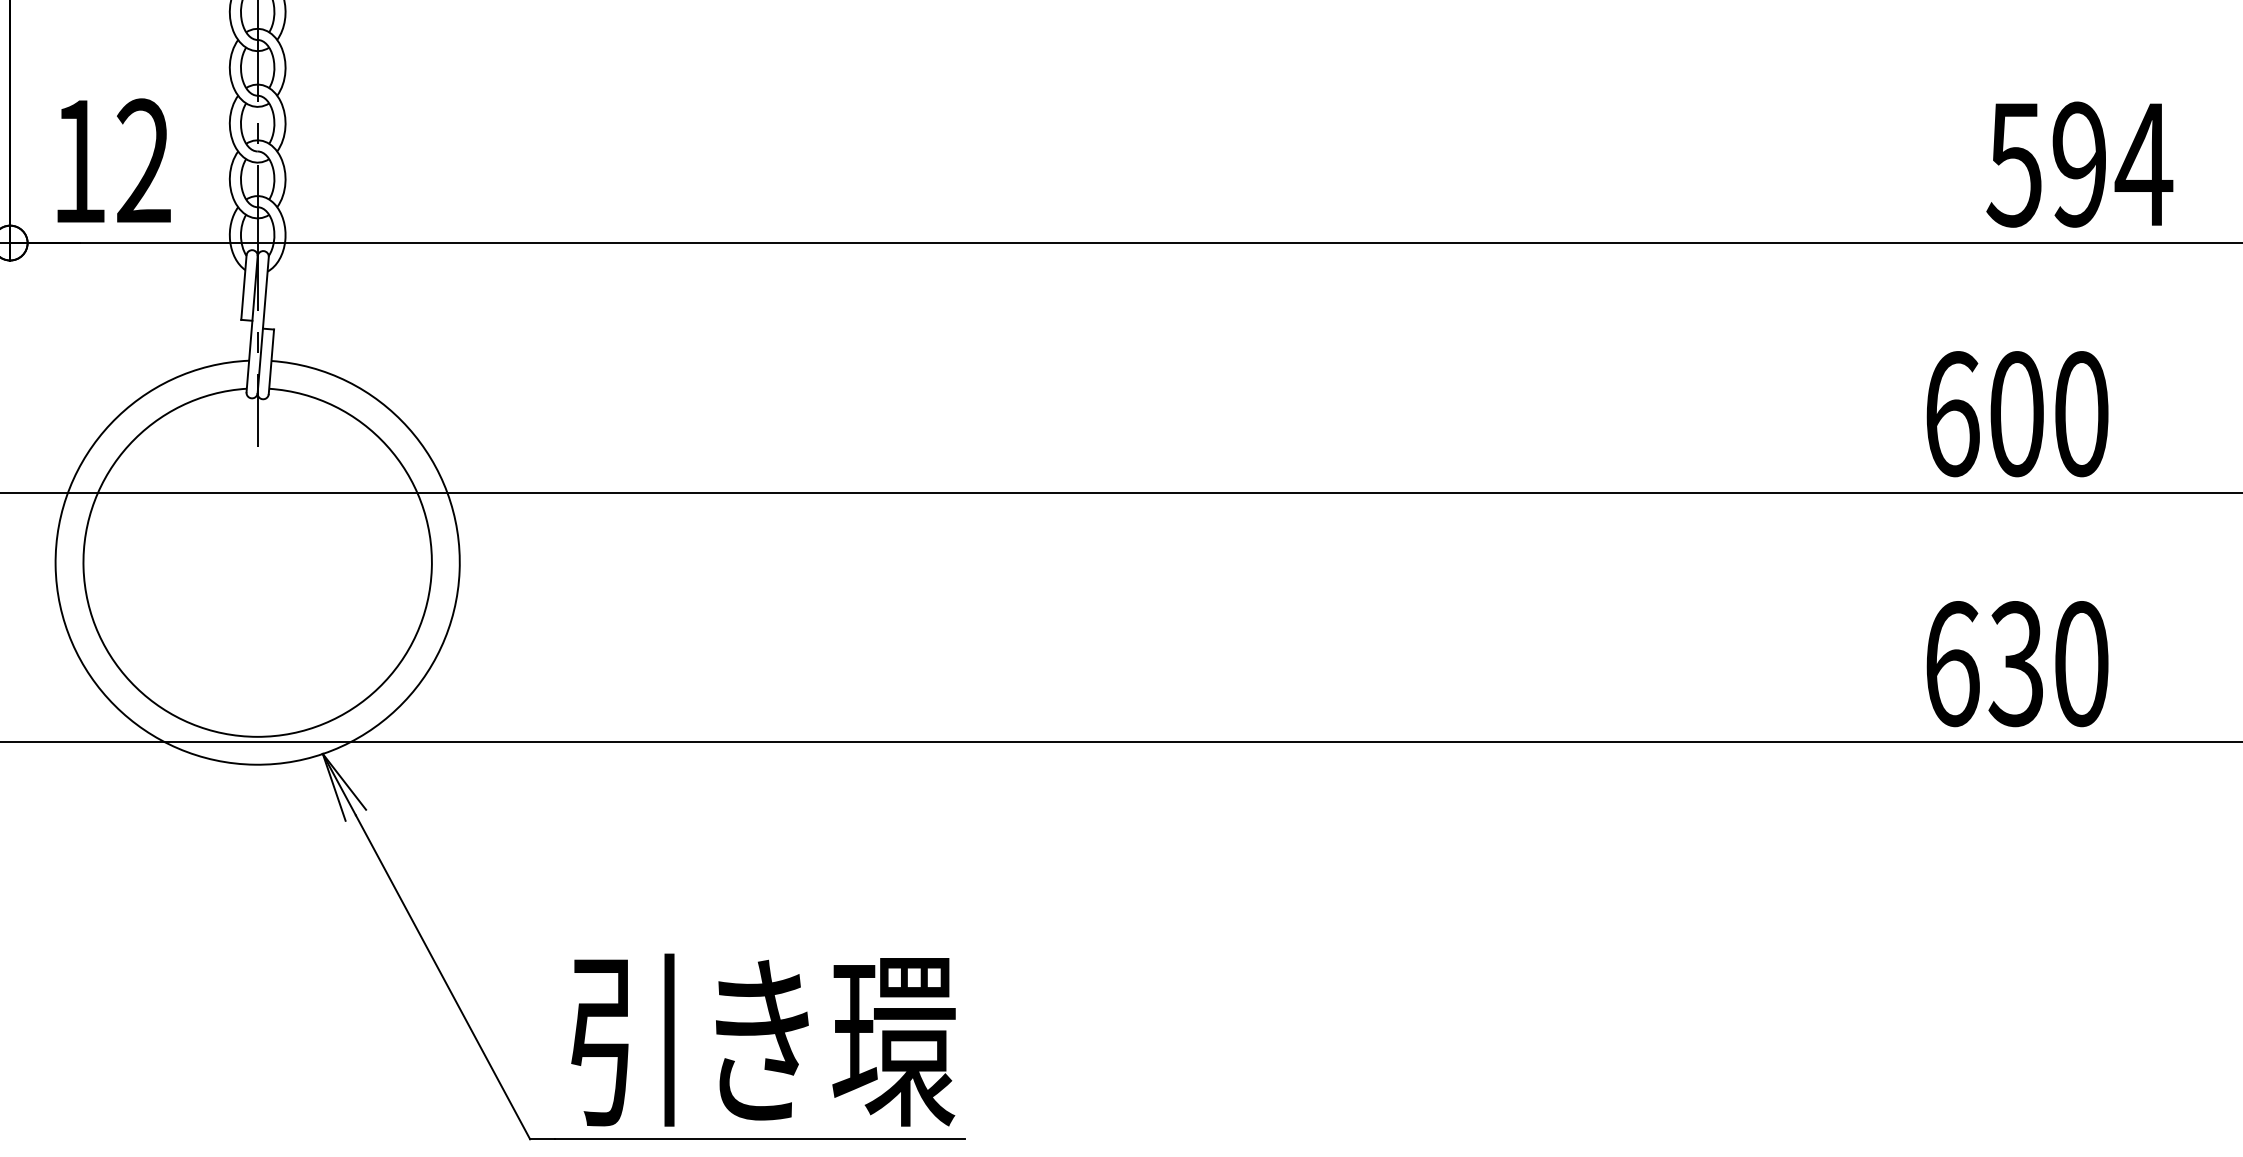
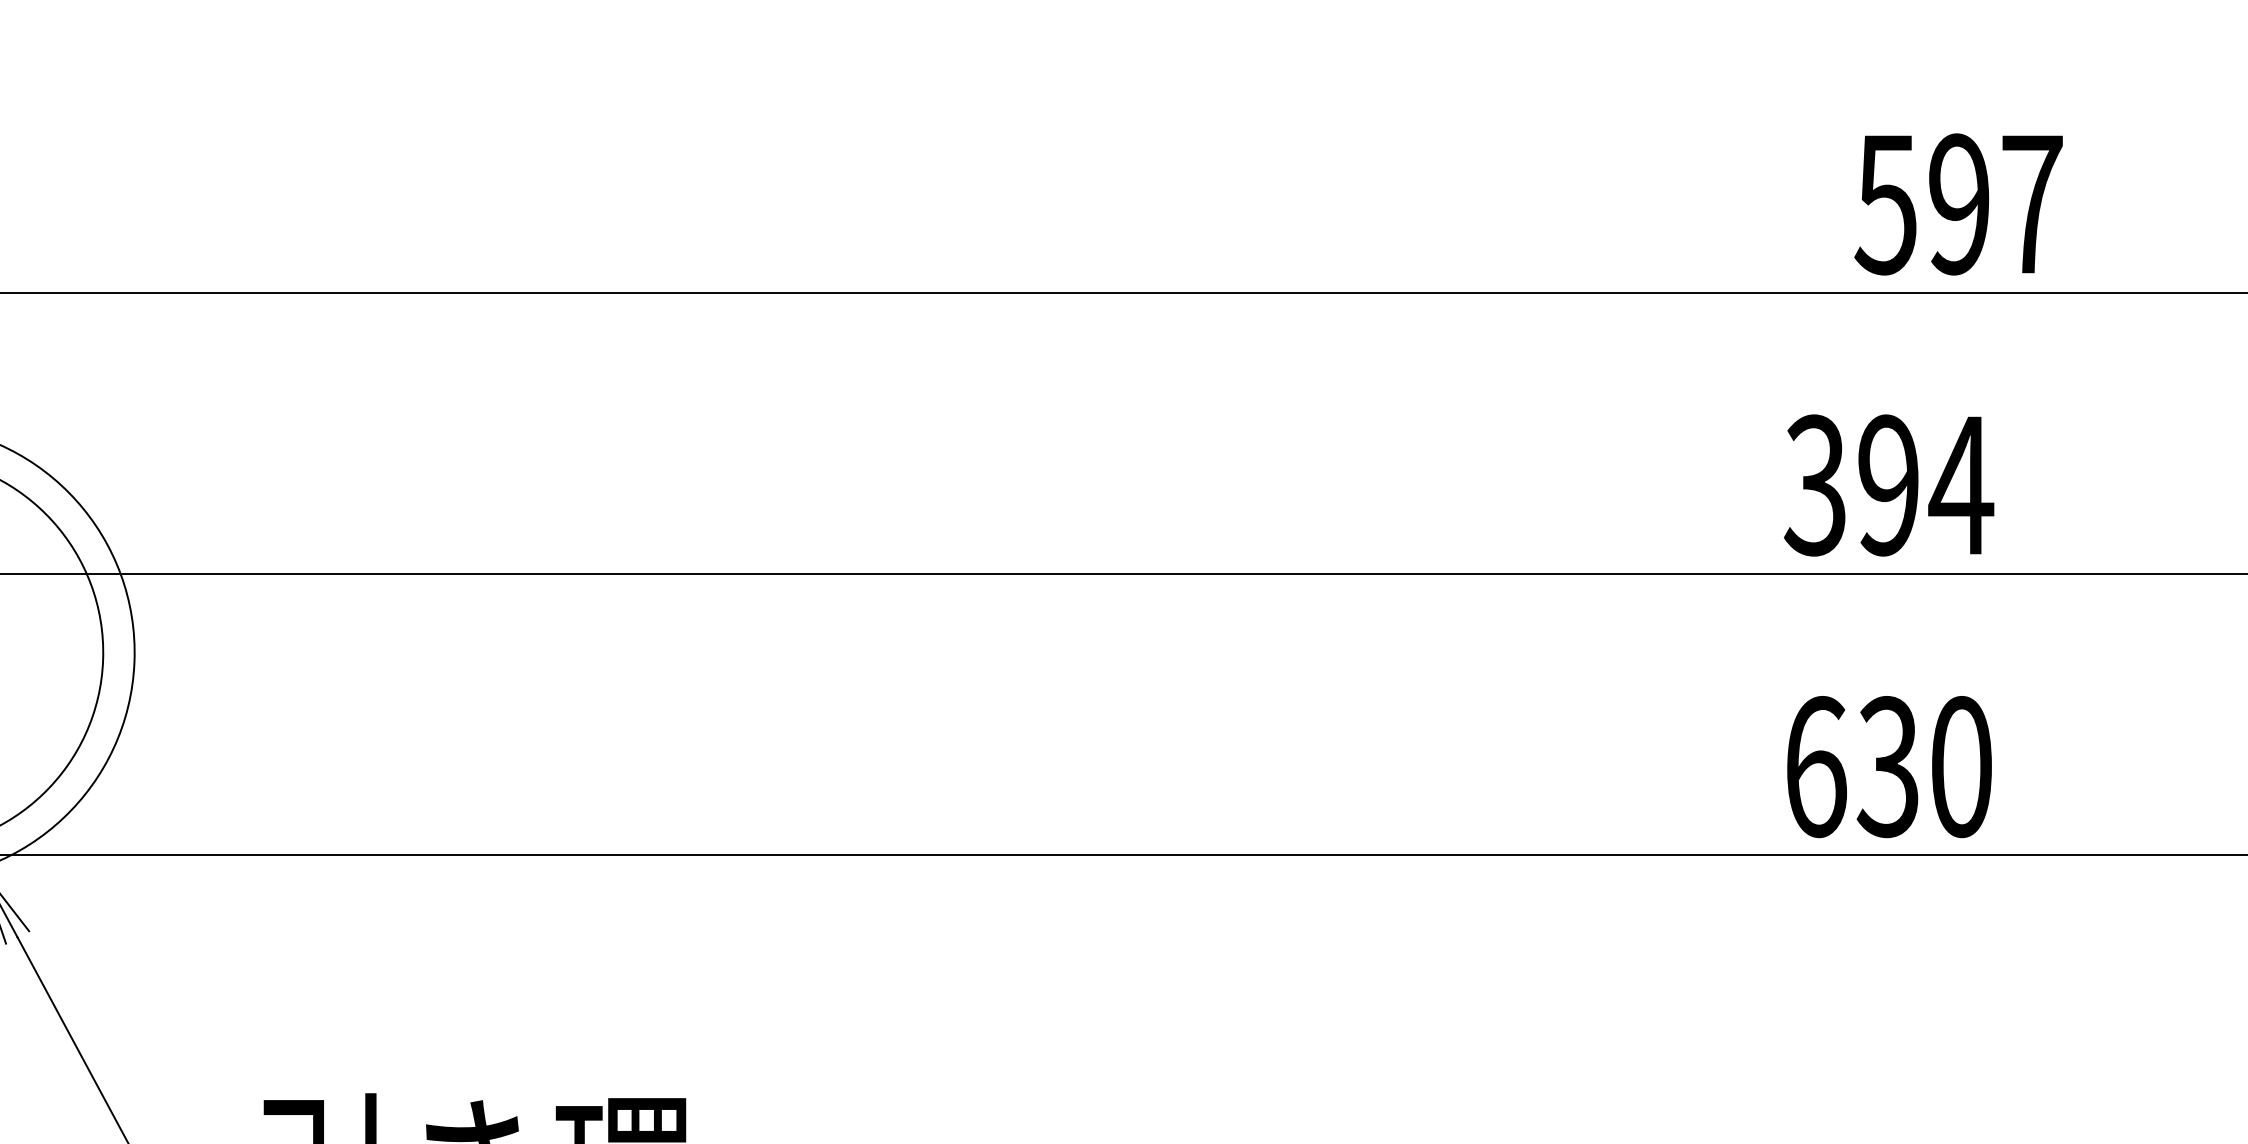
text: (2143, 164) -> (2031, 204), 594 -> 597
text: (2016, 414) -> (1888, 485), 600 -> 394

